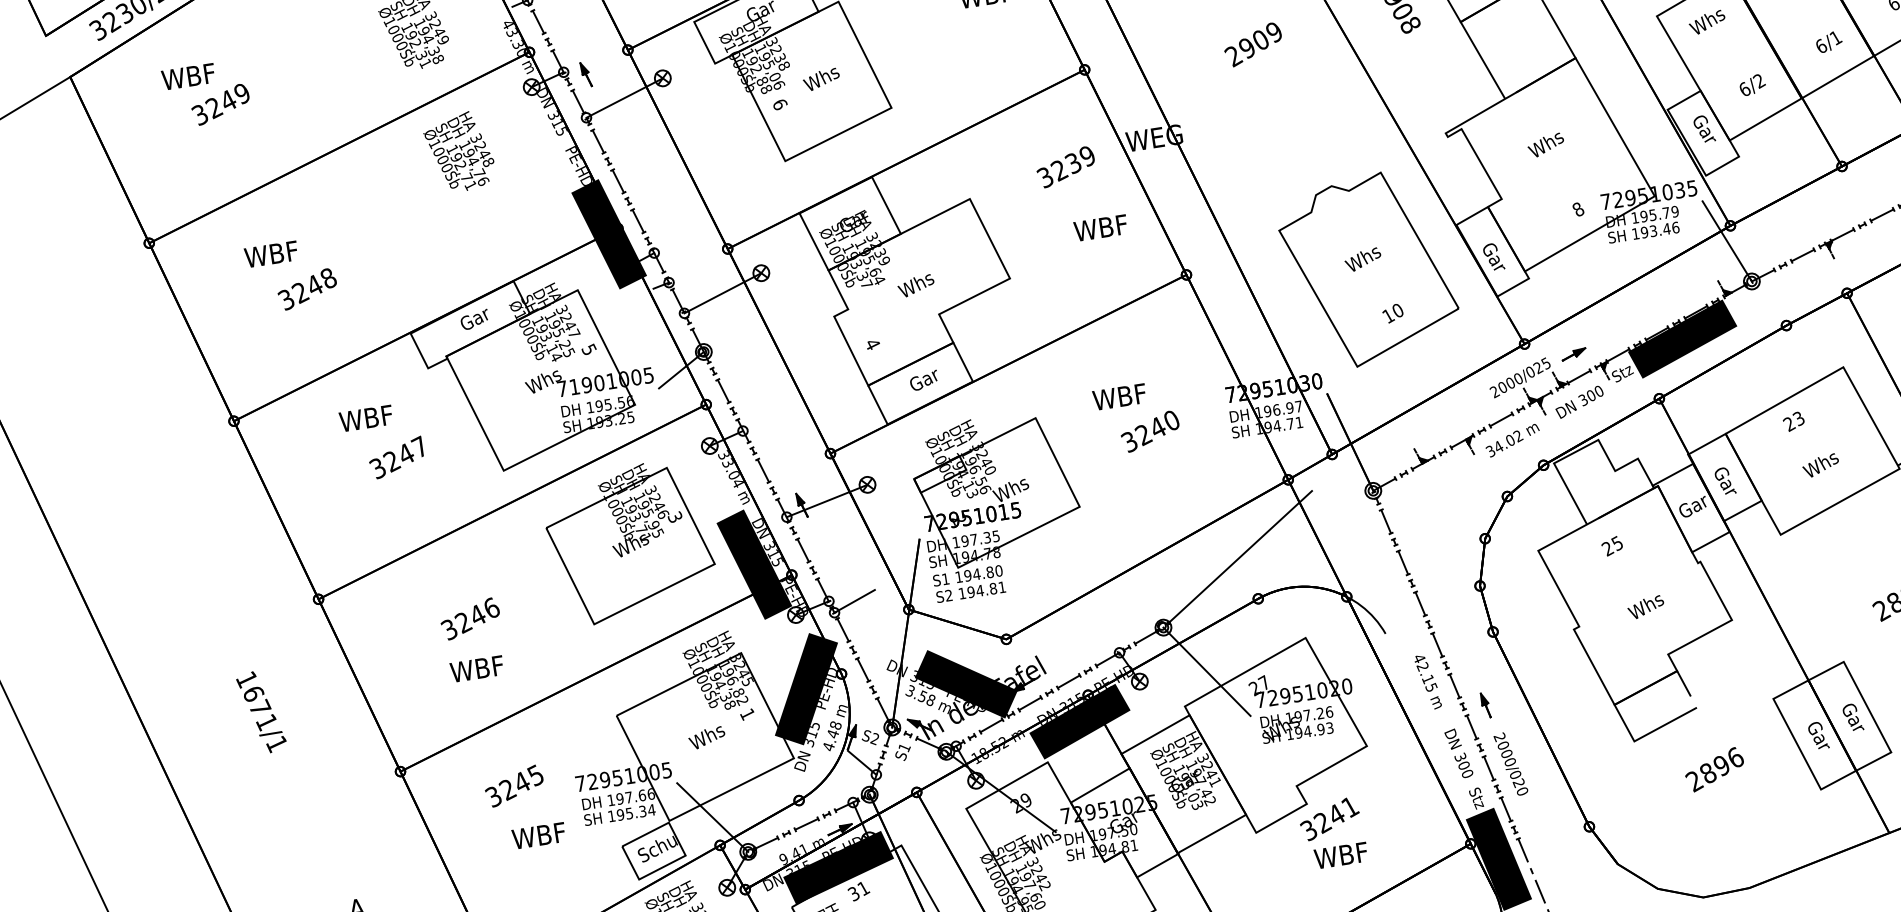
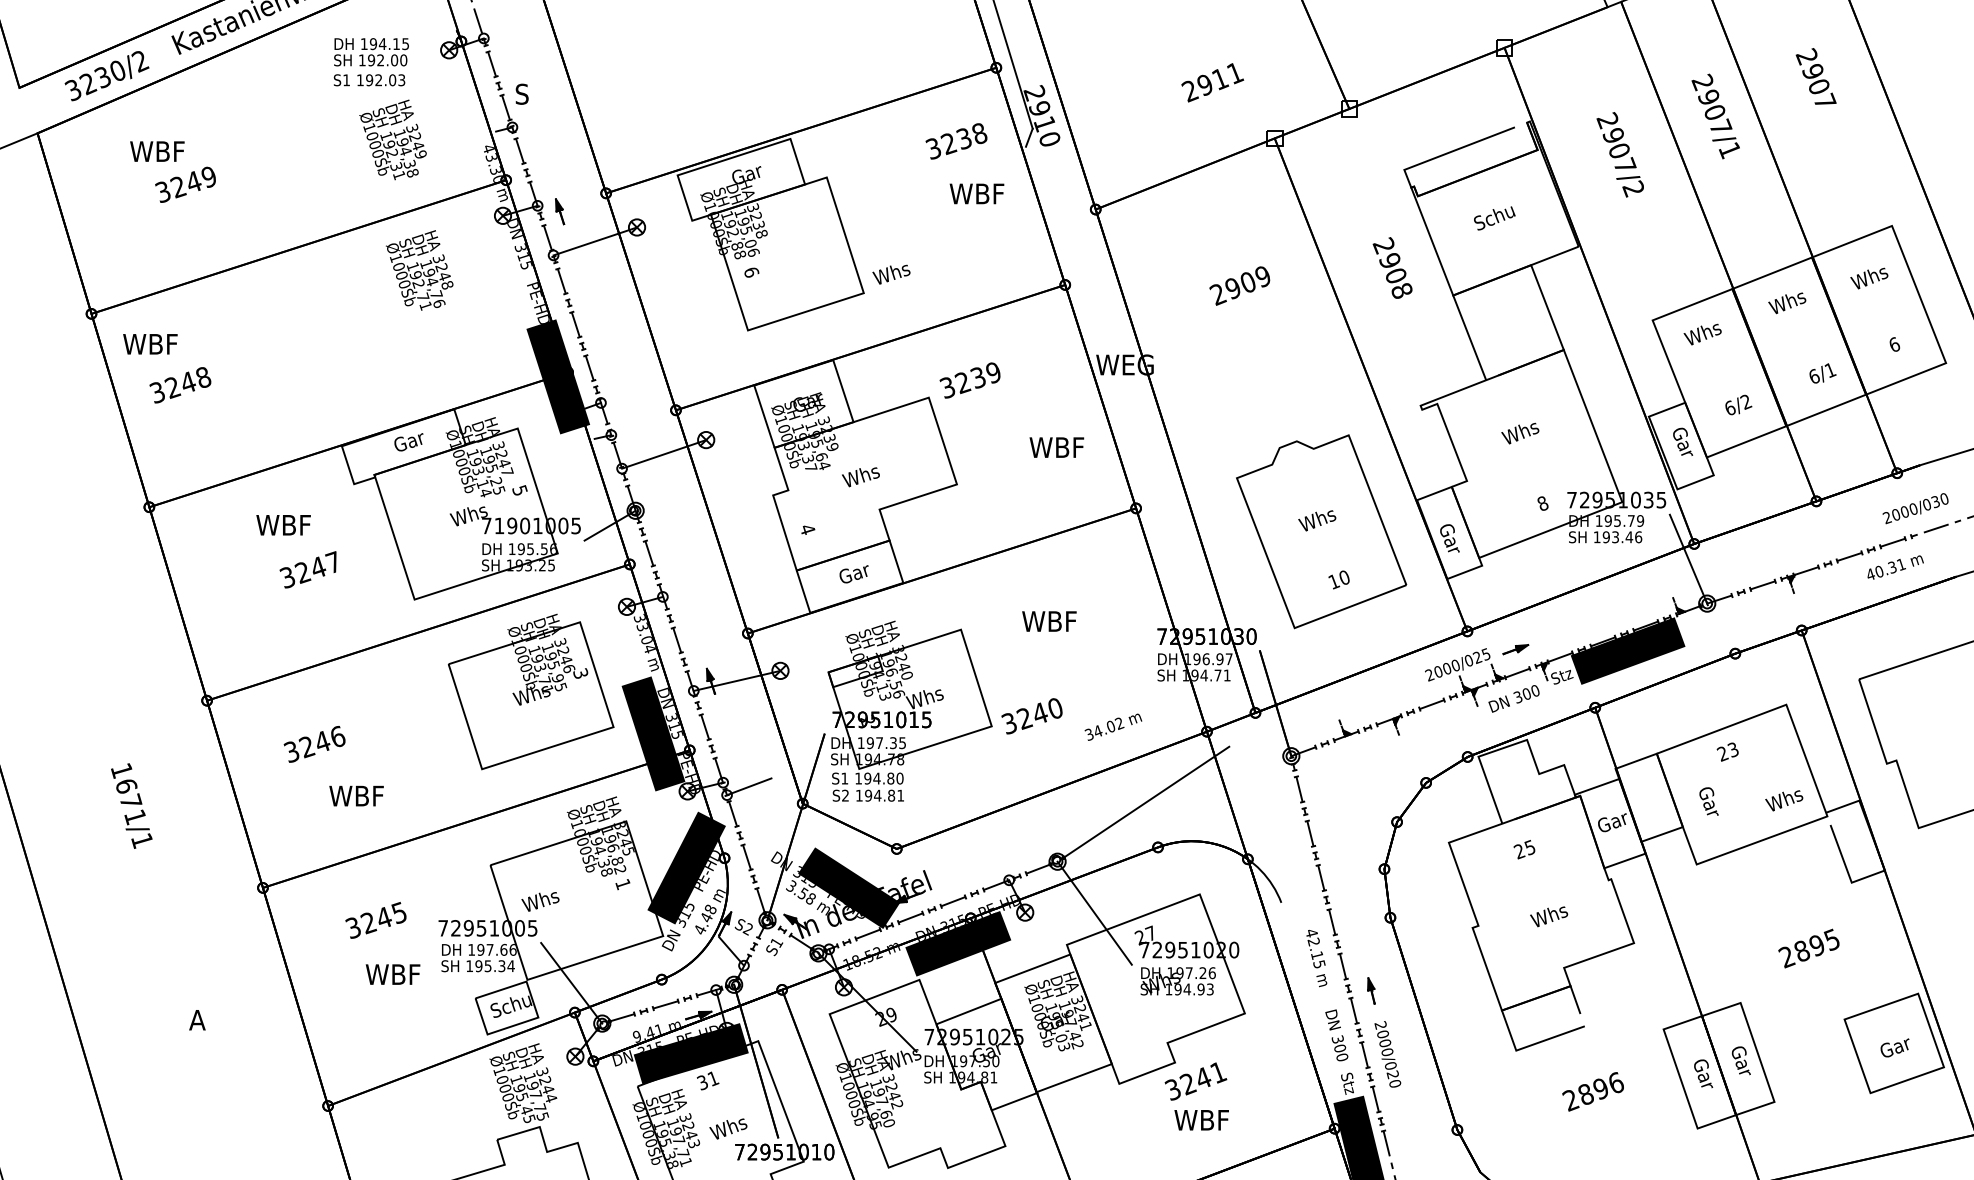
text: (821, 79) -> (891, 274), moved
text: (1065, 167) -> (969, 380), moved
text: (271, 254) -> (150, 344), moved
text: (307, 289) -> (180, 385), moved
text: (1149, 431) -> (1031, 716), moved
text: (1512, 439) -> (1113, 726), moved
text: (1821, 465) -> (1784, 800), moved
text: (1724, 481) -> (1708, 801), moved
text: (470, 619) -> (314, 744), moved
text: (707, 737) -> (540, 901), moved

